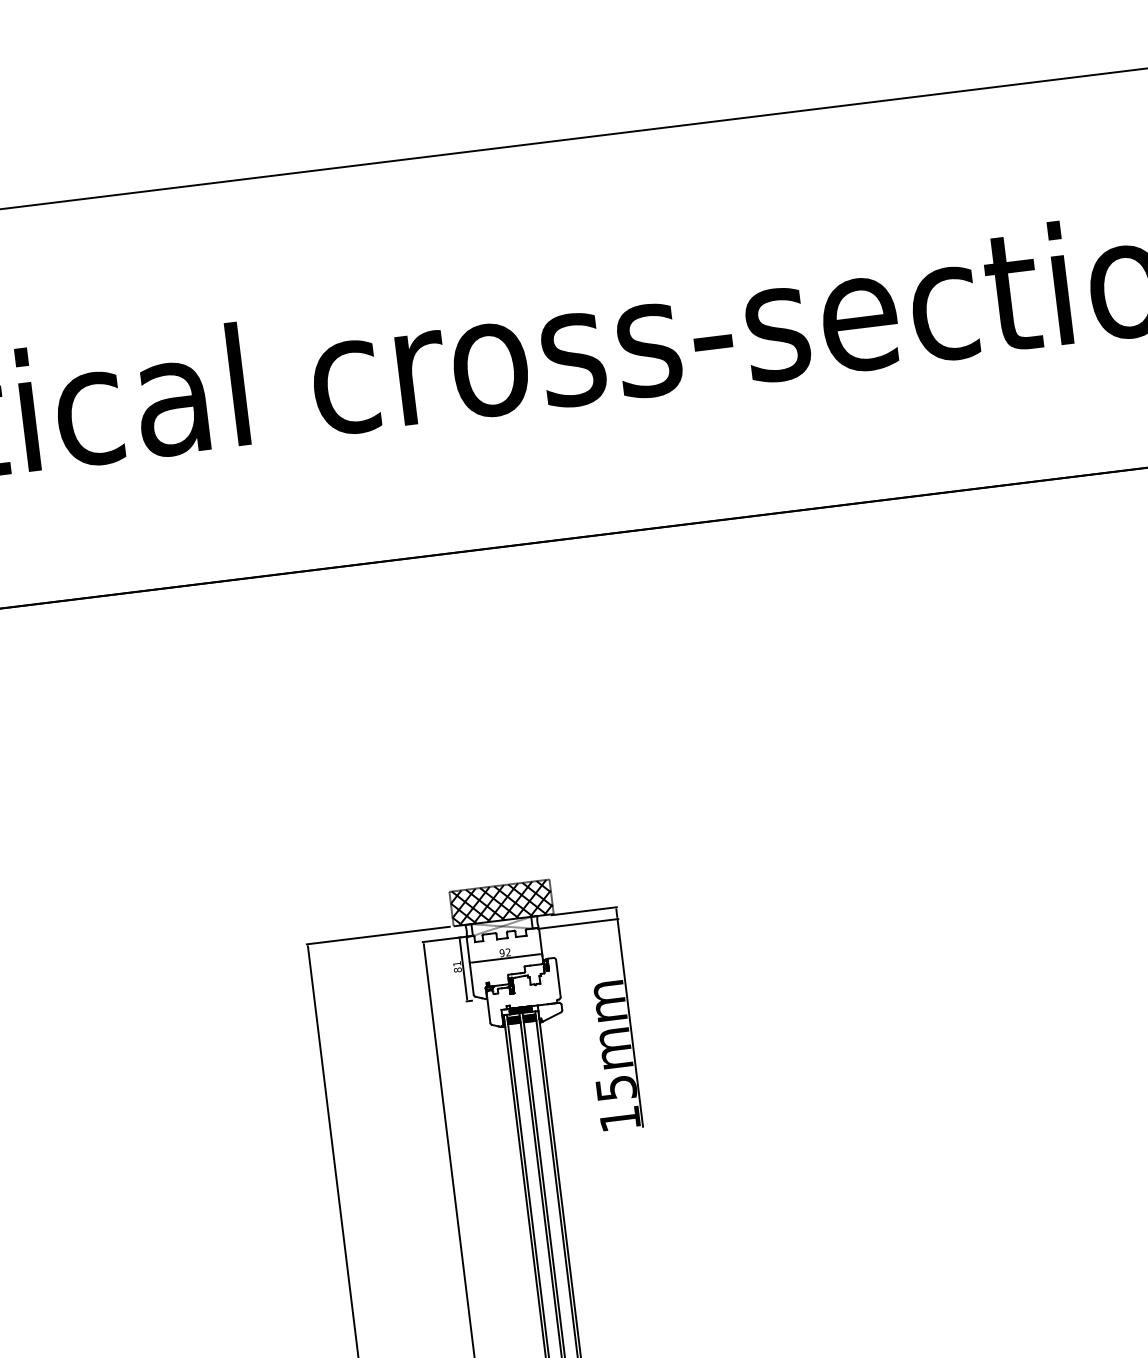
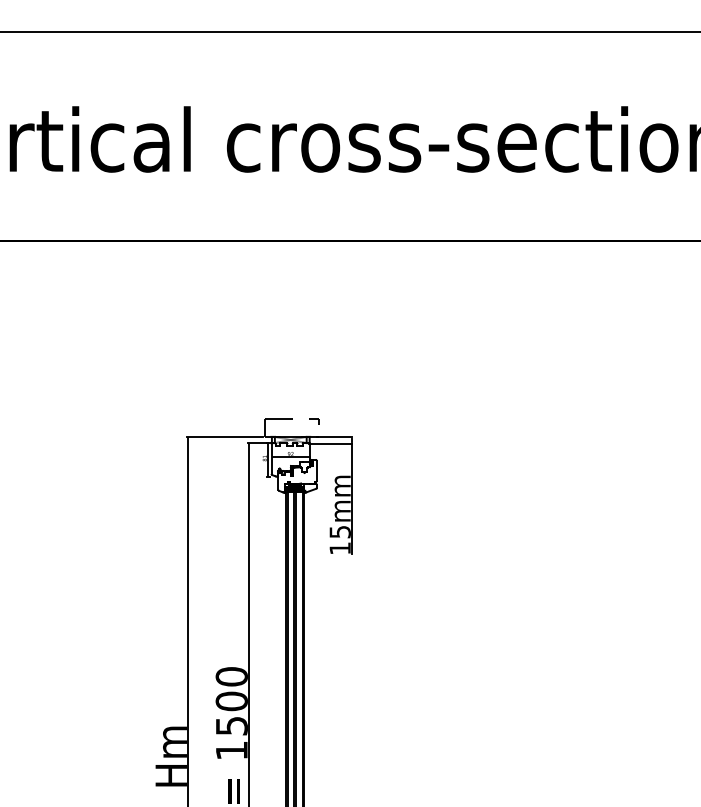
hatch: (500, 902) -> (291, 427), removed

